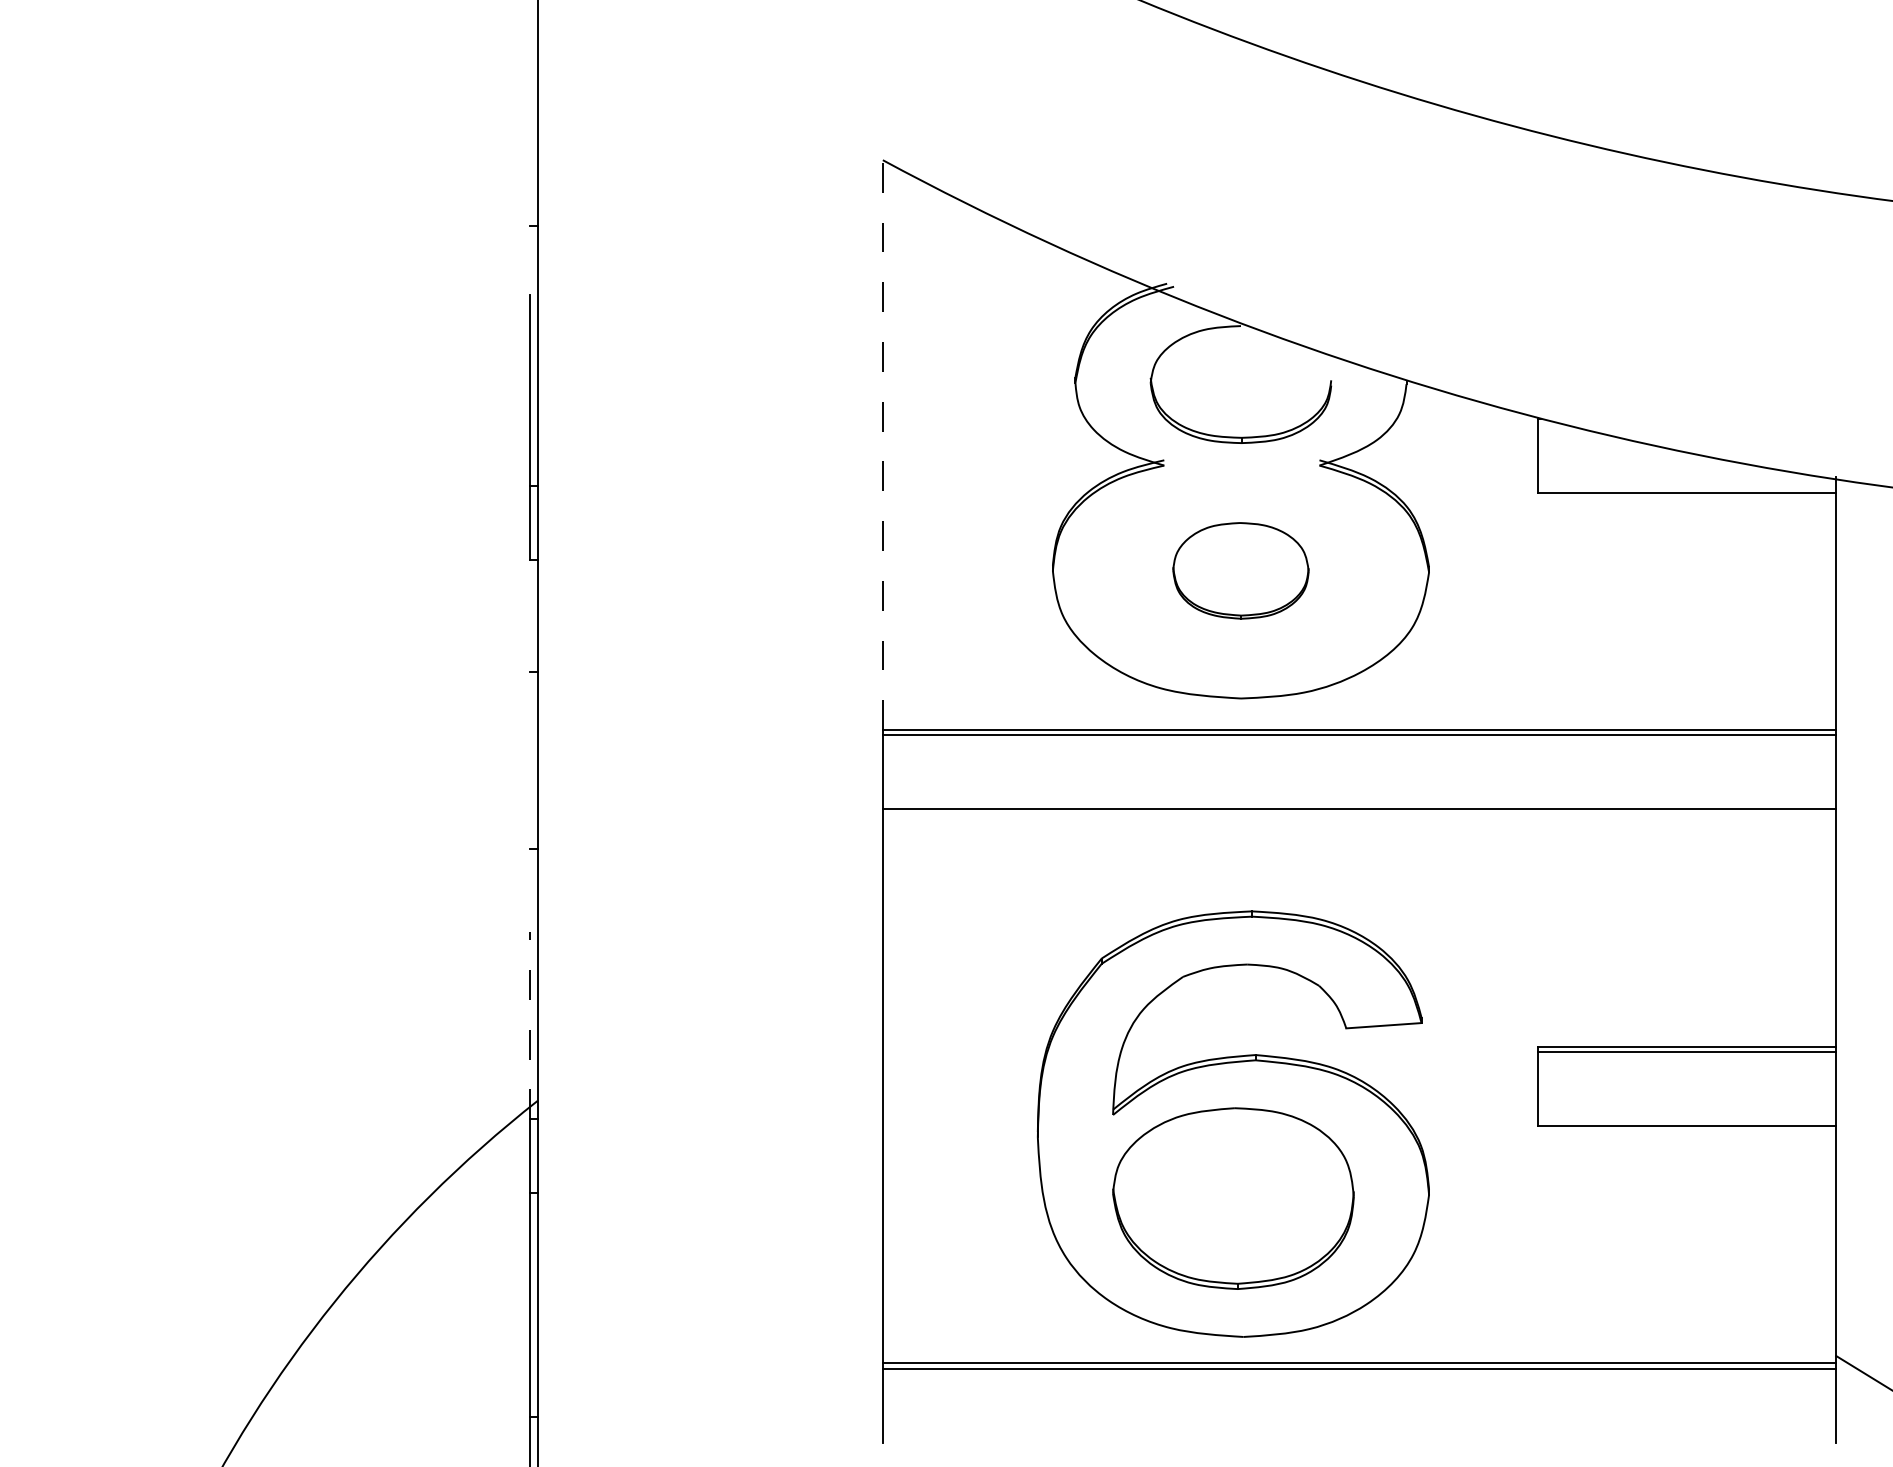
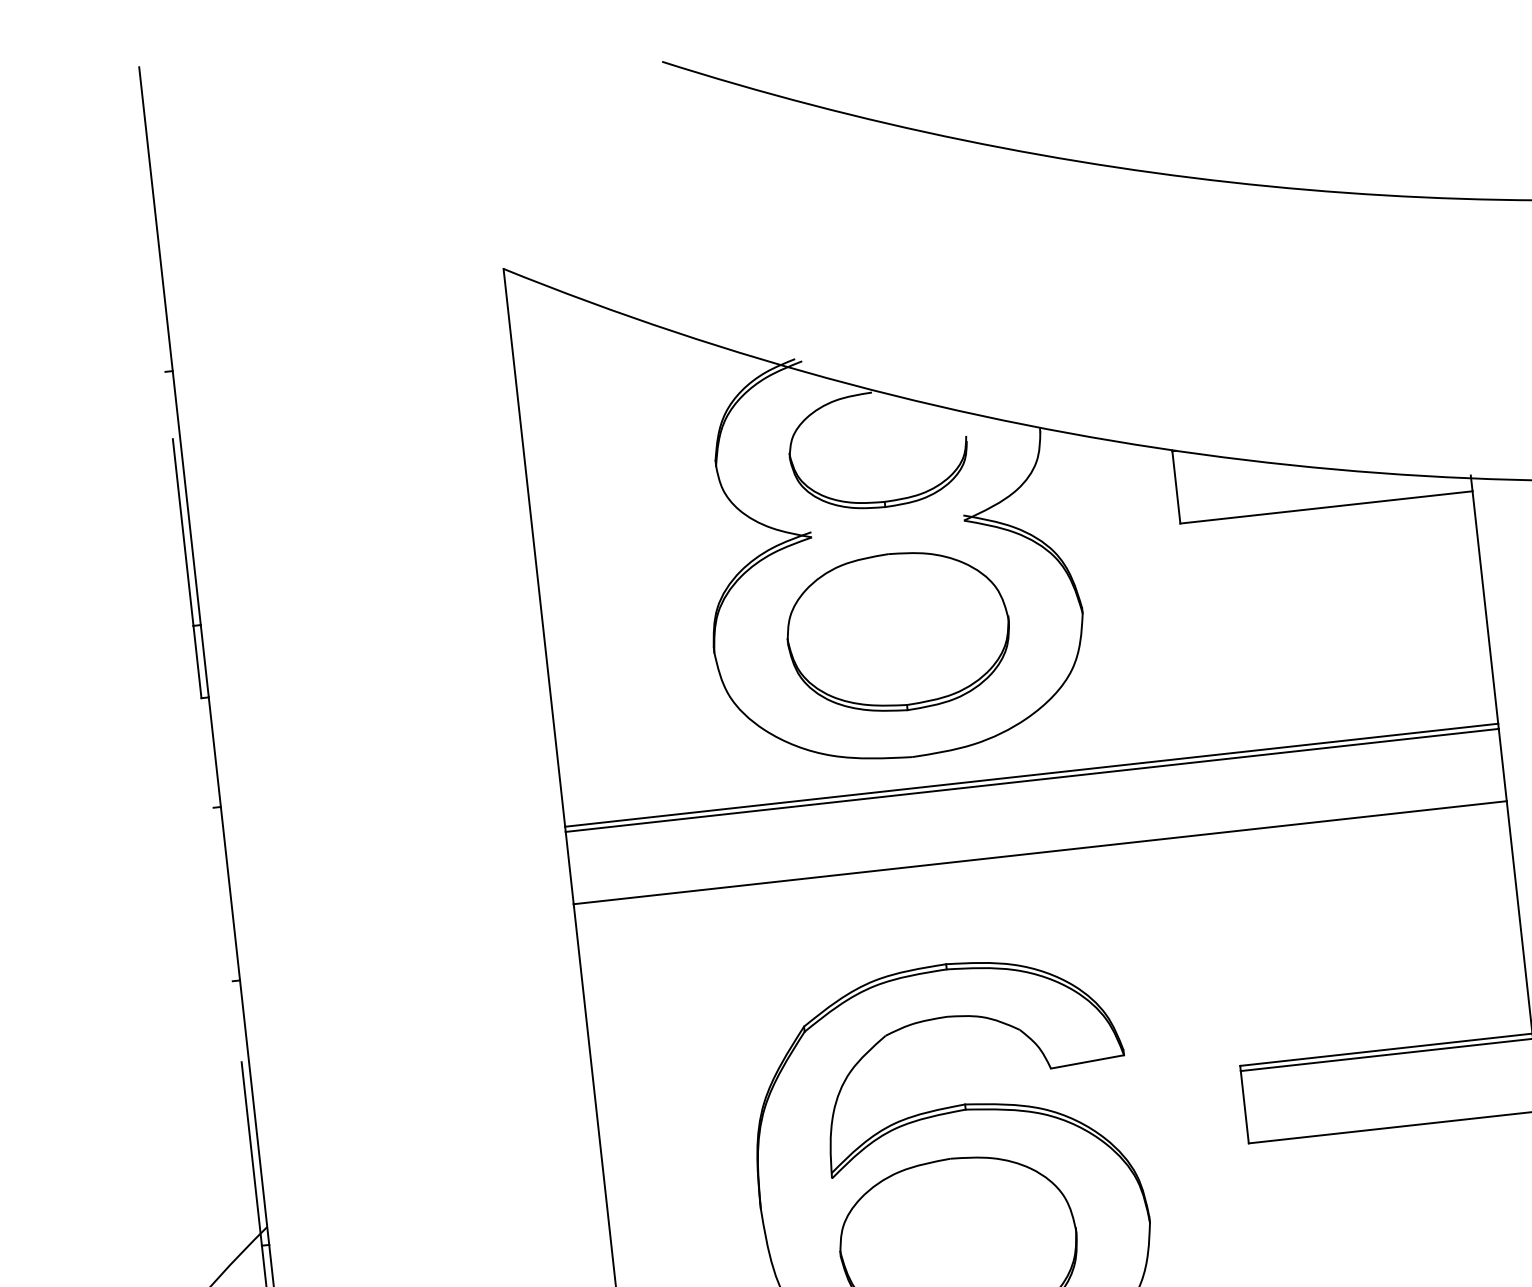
line: (882, 445) -> (534, 548), dashed -> solid
part: (1240, 570) -> (897, 631), size x1.67
line: (530, 1025) -> (252, 1153), dashed -> solid

